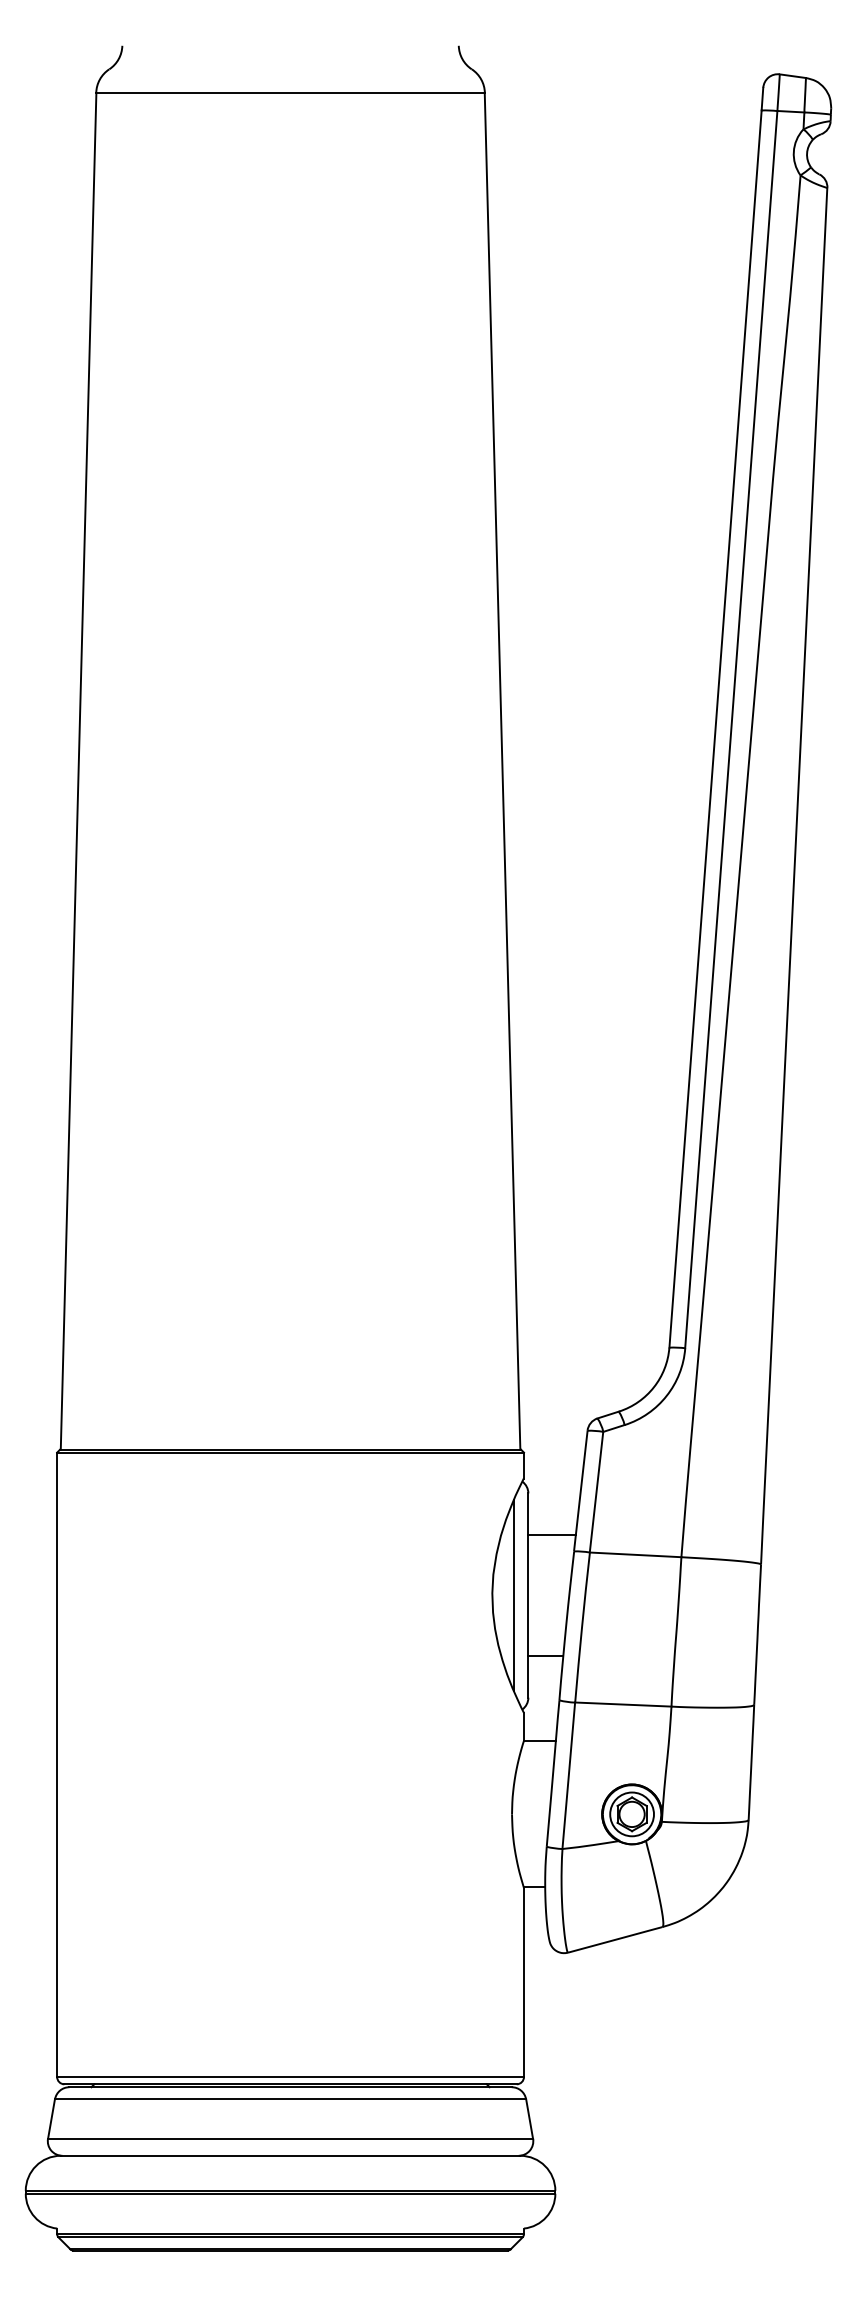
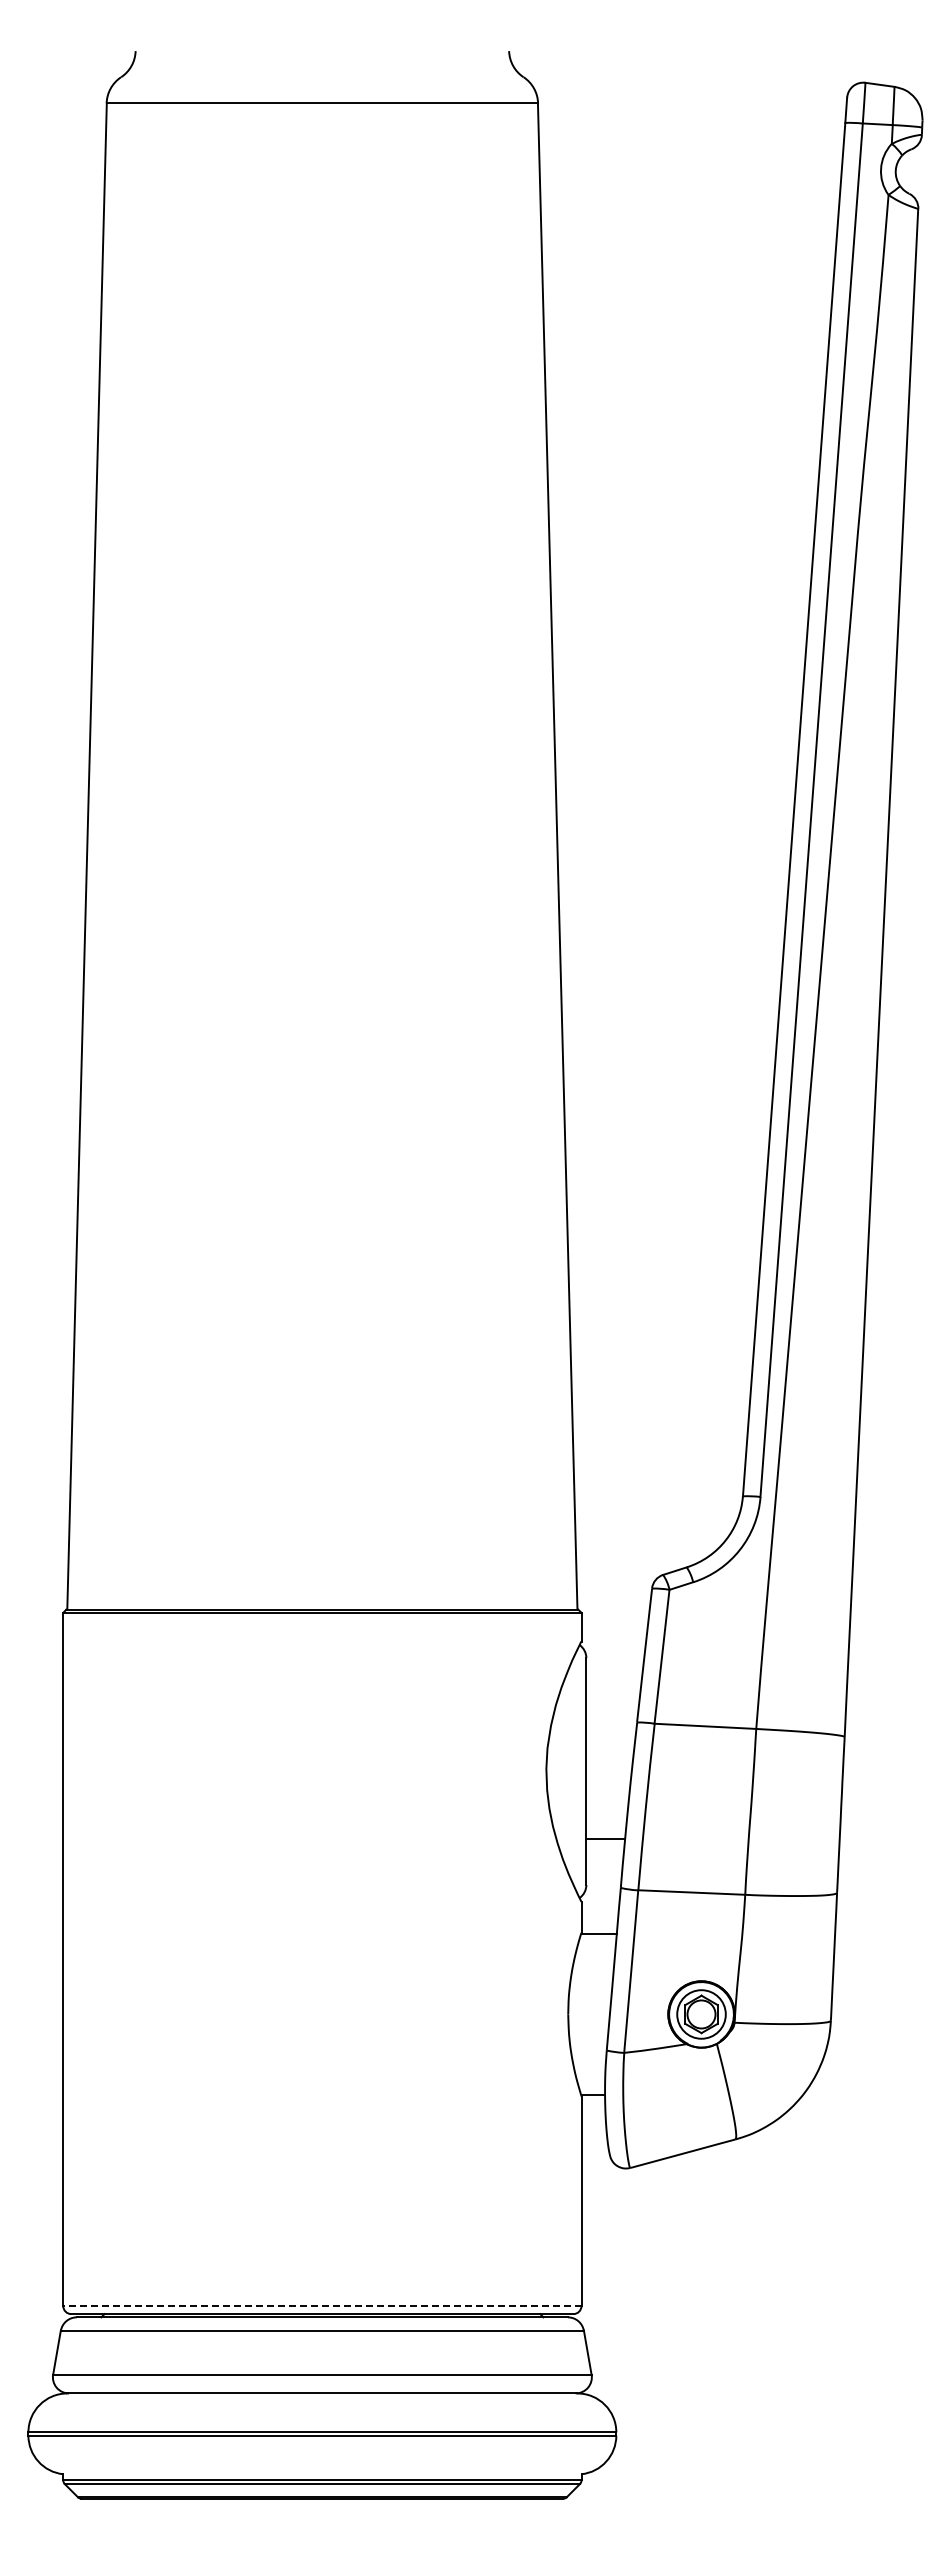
line: (551, 1535) -> (612, 1704), removed
line: (514, 1595) -> (570, 1771), removed
line: (289, 2077) -> (321, 2306), solid -> dashed

